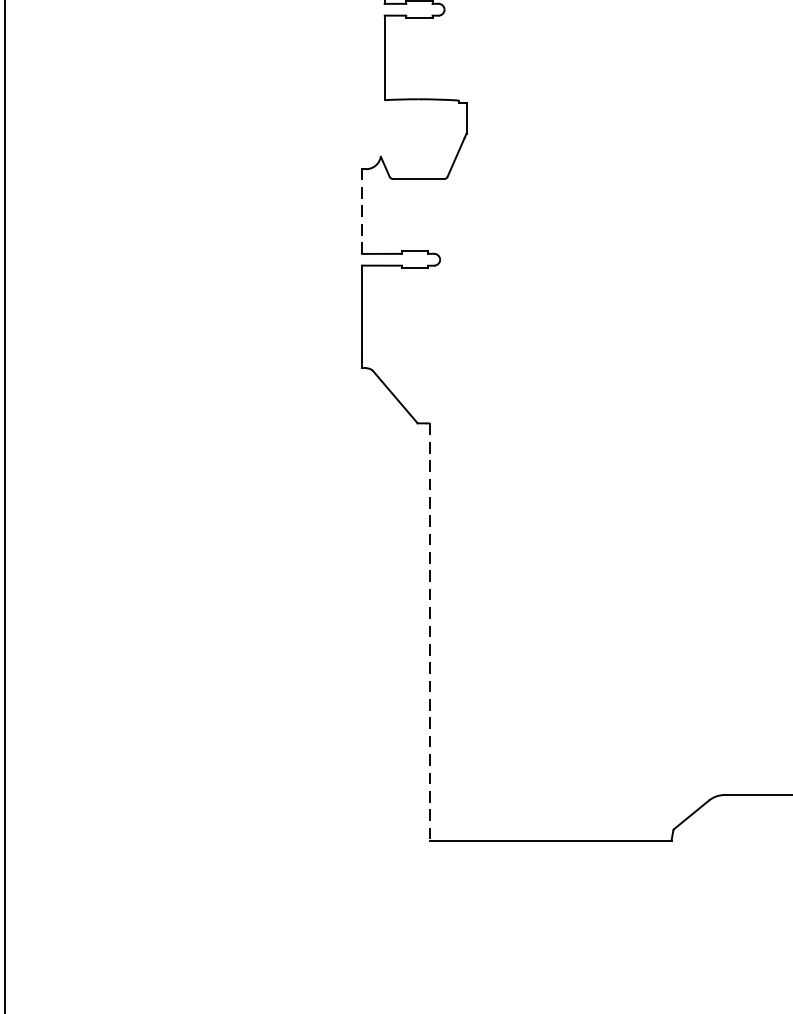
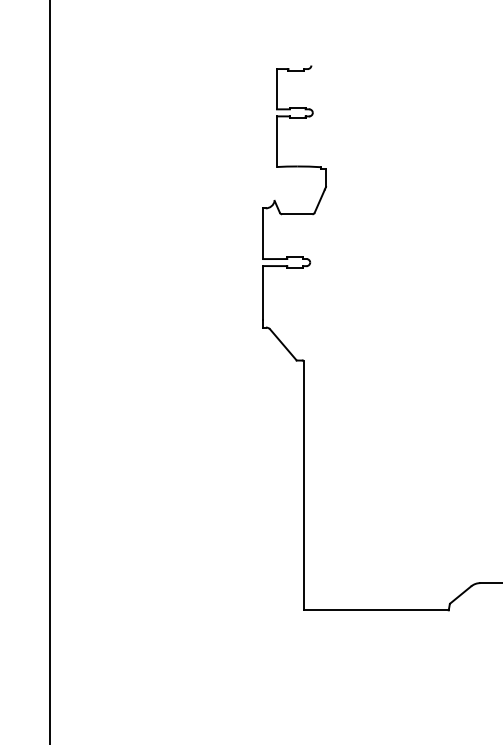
line: (362, 211) -> (263, 233), dashed -> solid
line: (430, 632) -> (304, 485), dashed -> solid

